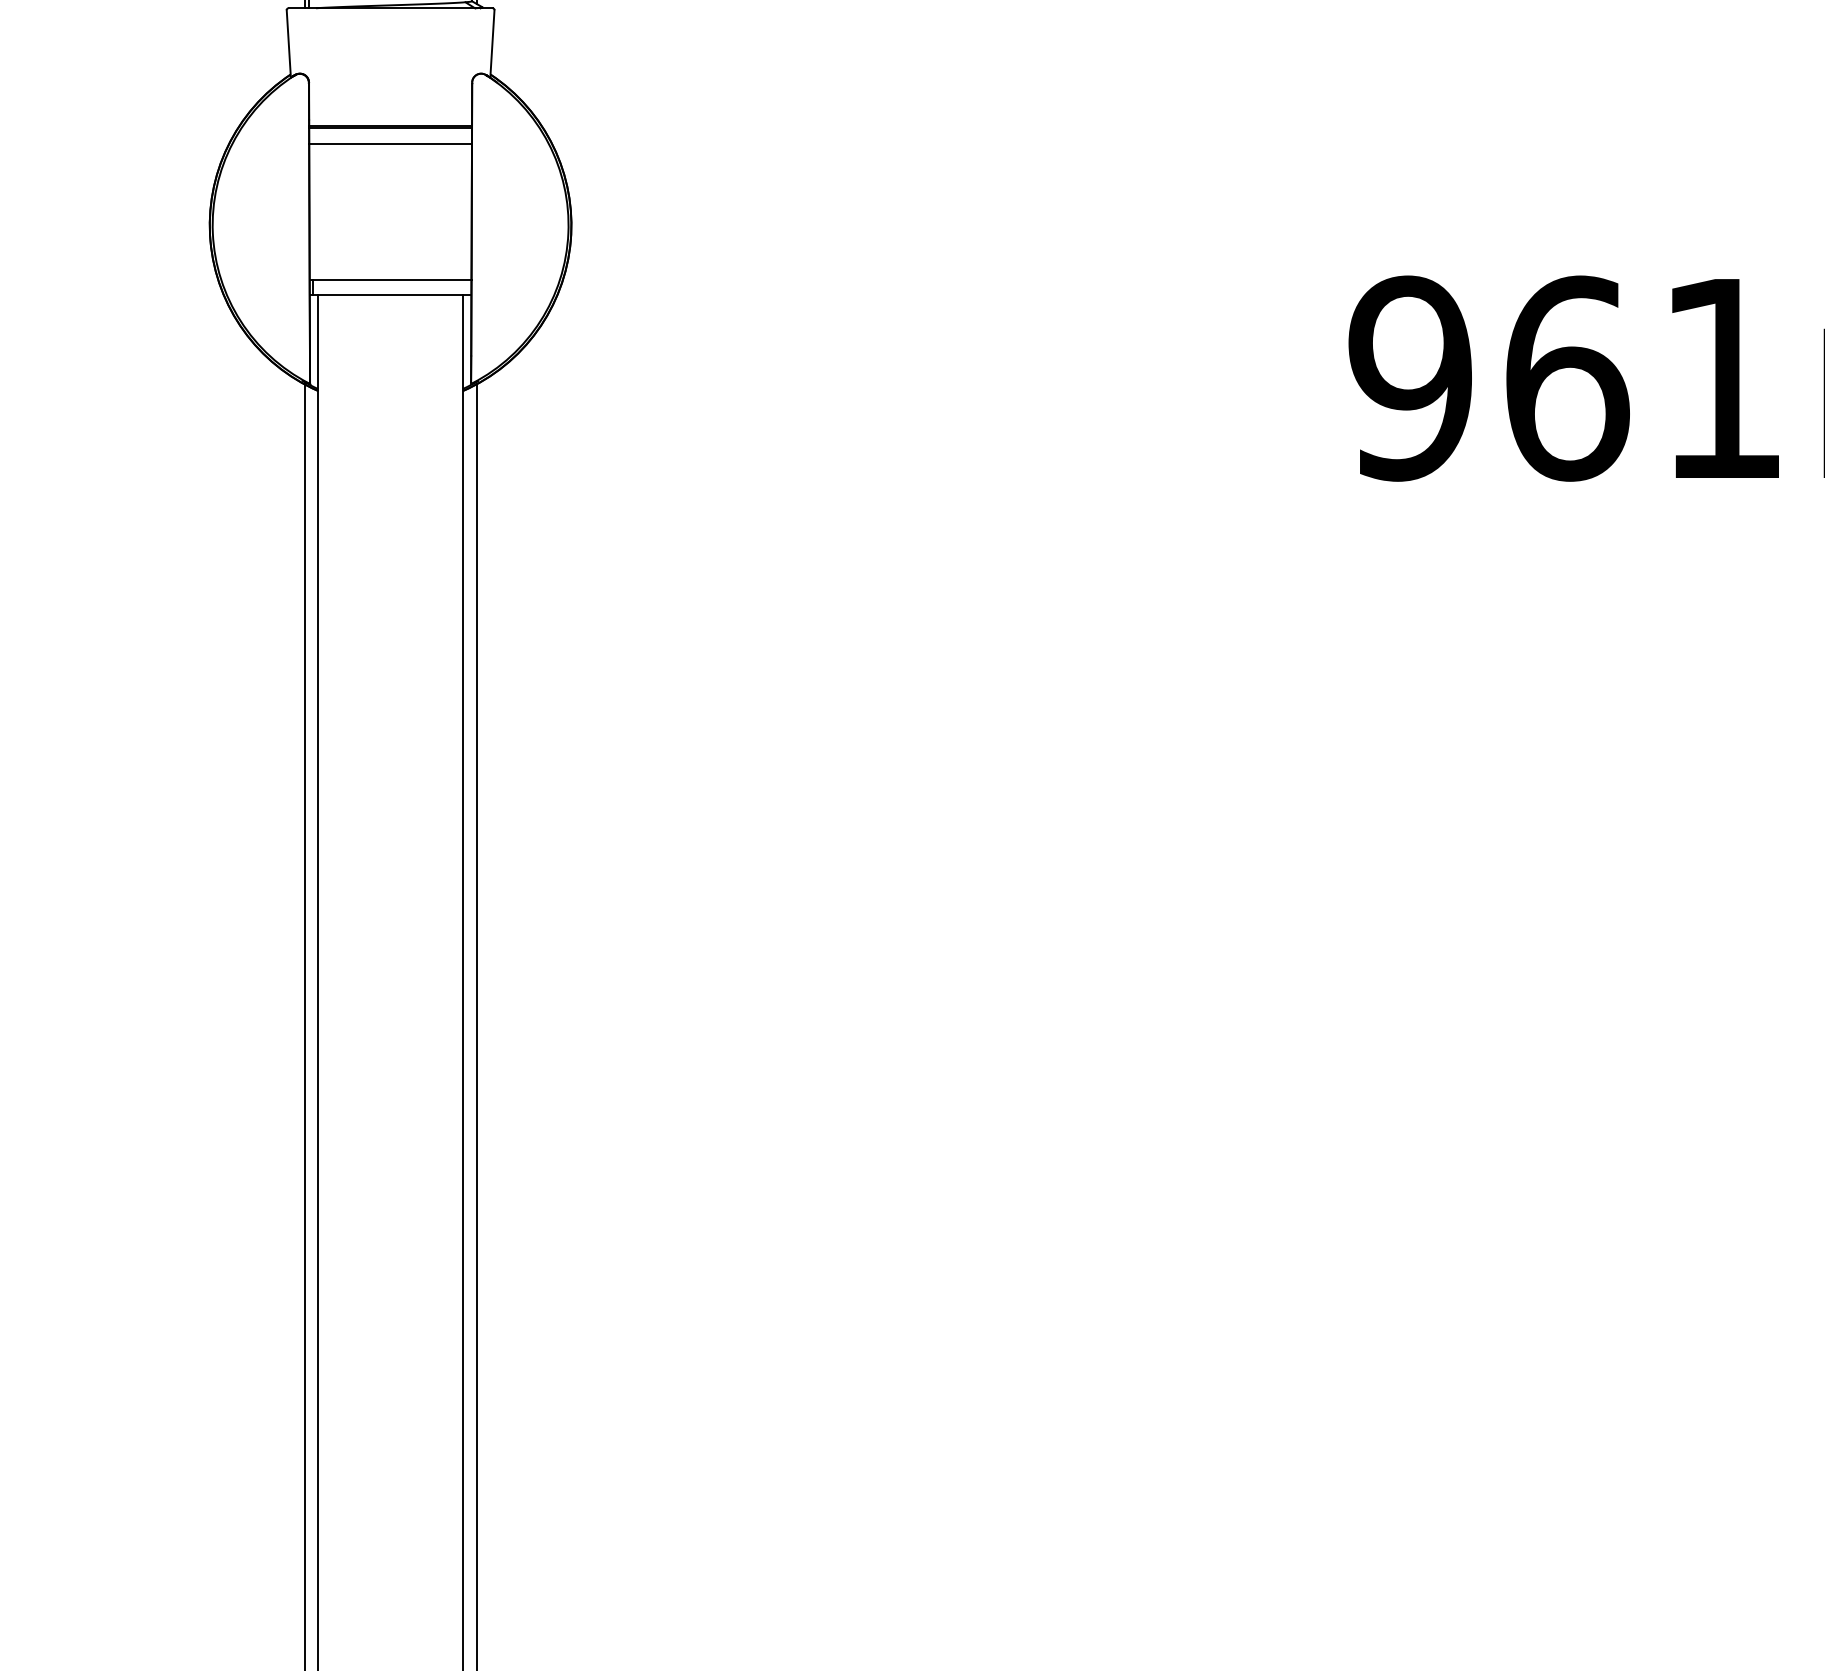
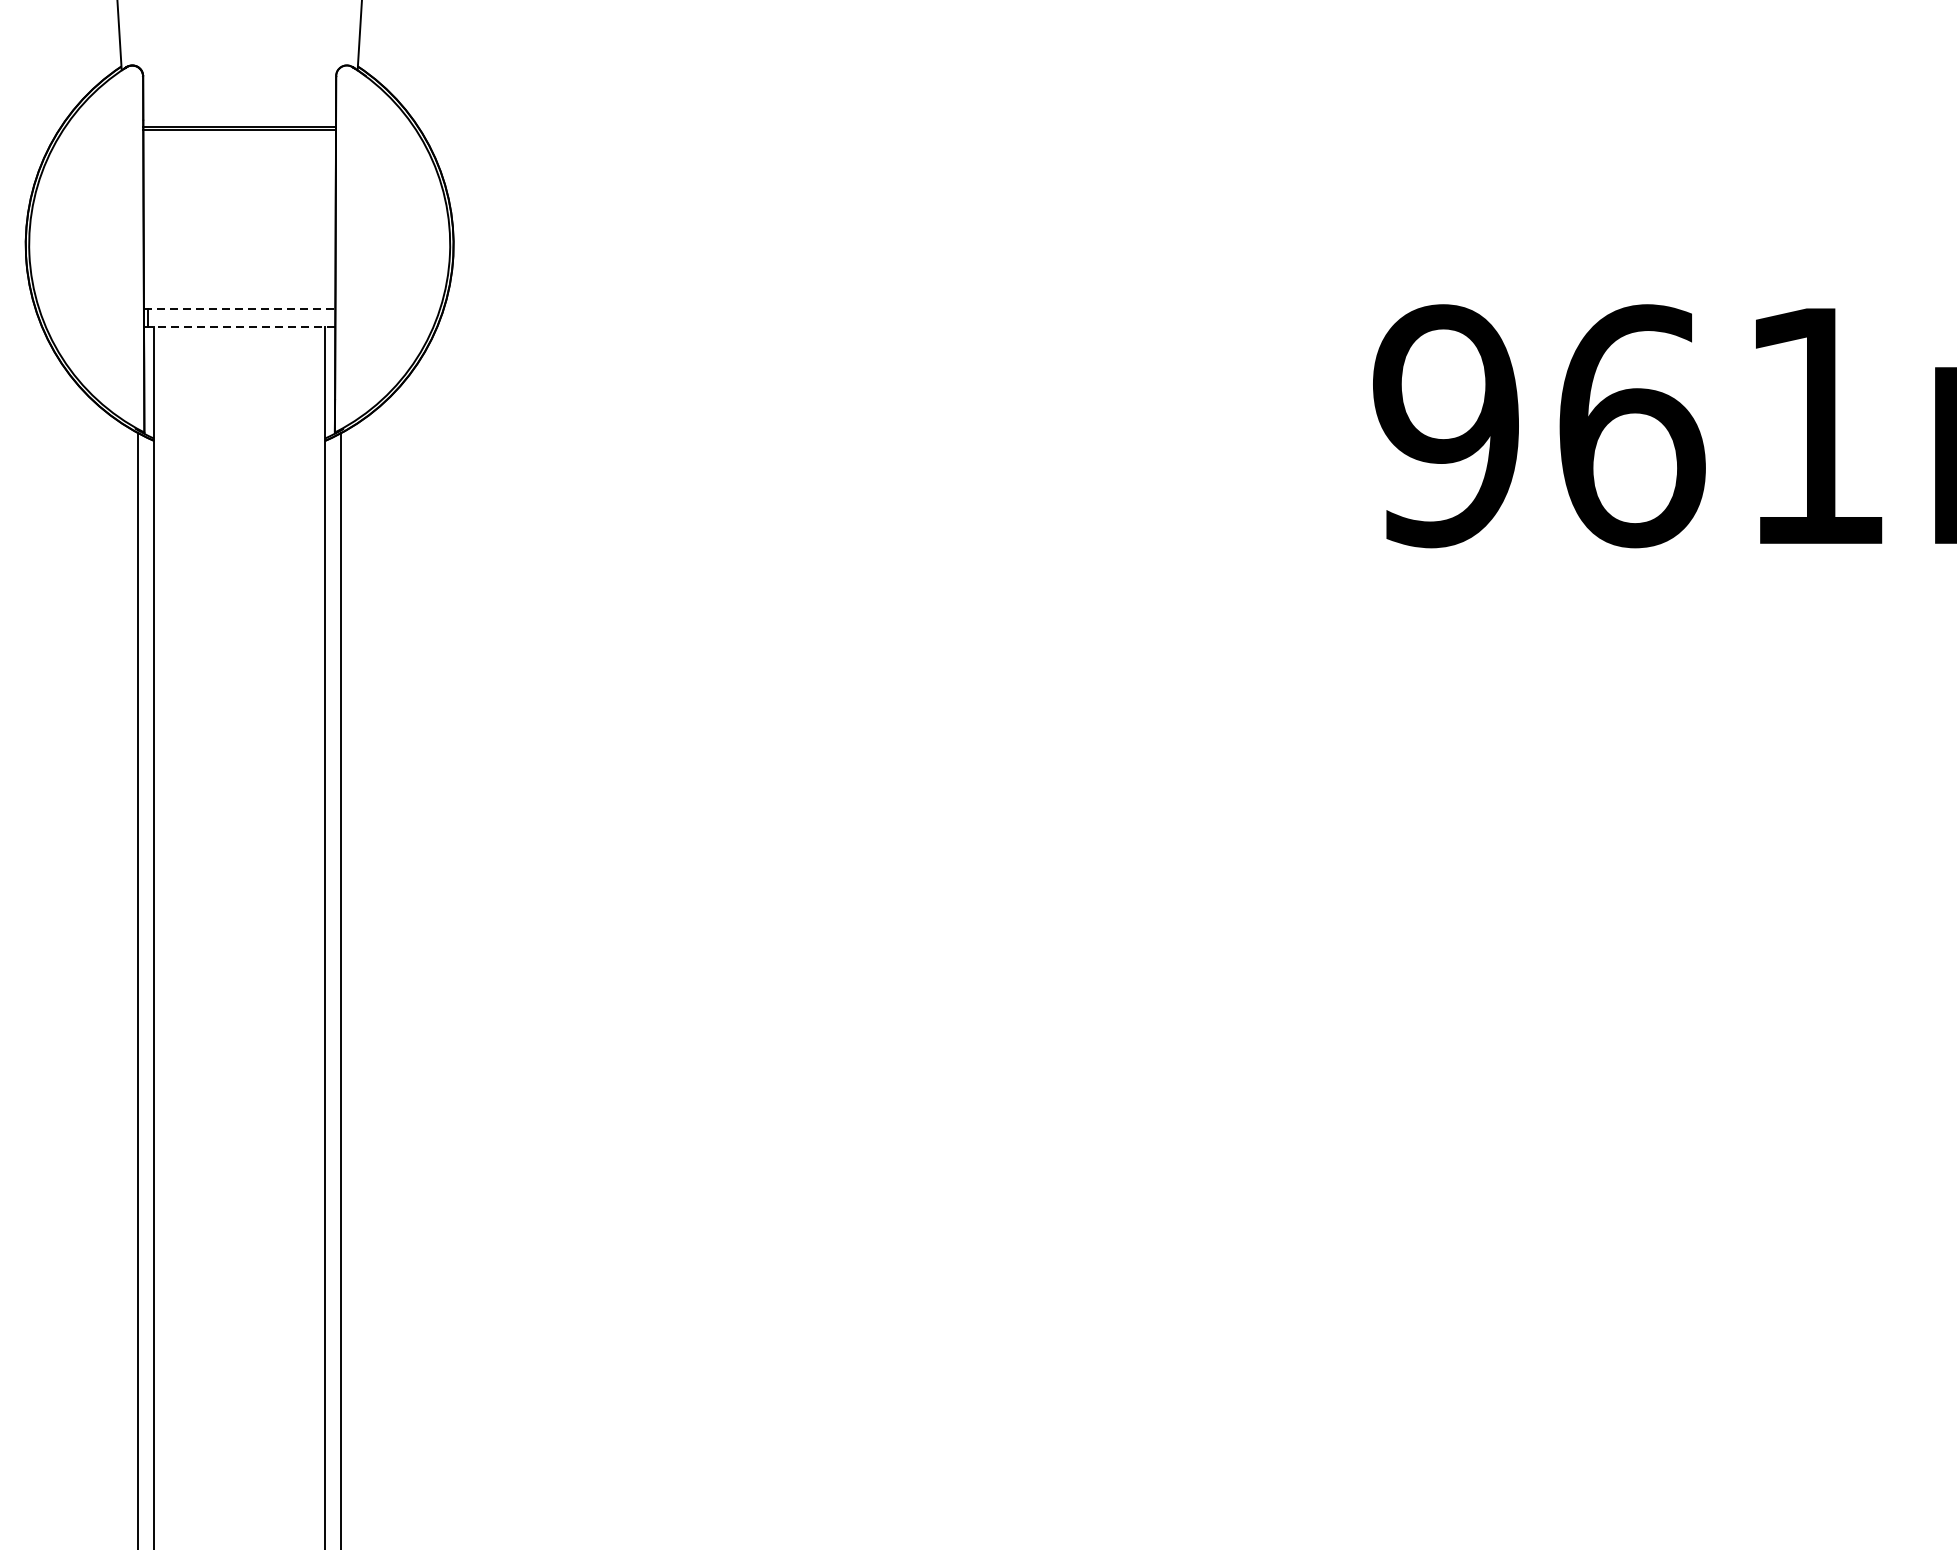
line: (390, 143) -> (239, 148), removed
line: (390, 279) -> (239, 308), solid -> dashed
line: (390, 294) -> (239, 326), solid -> dashed

